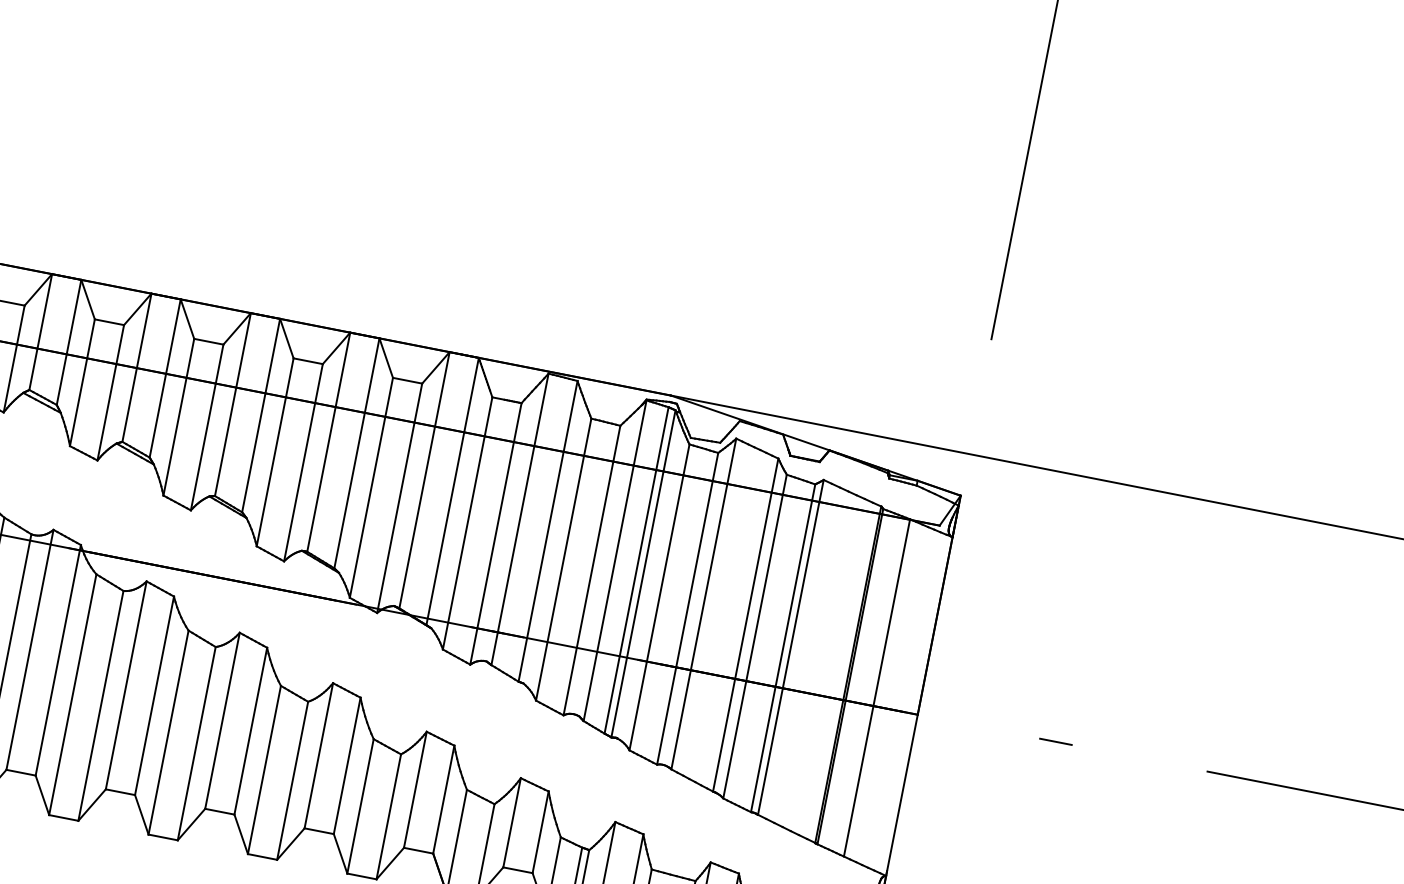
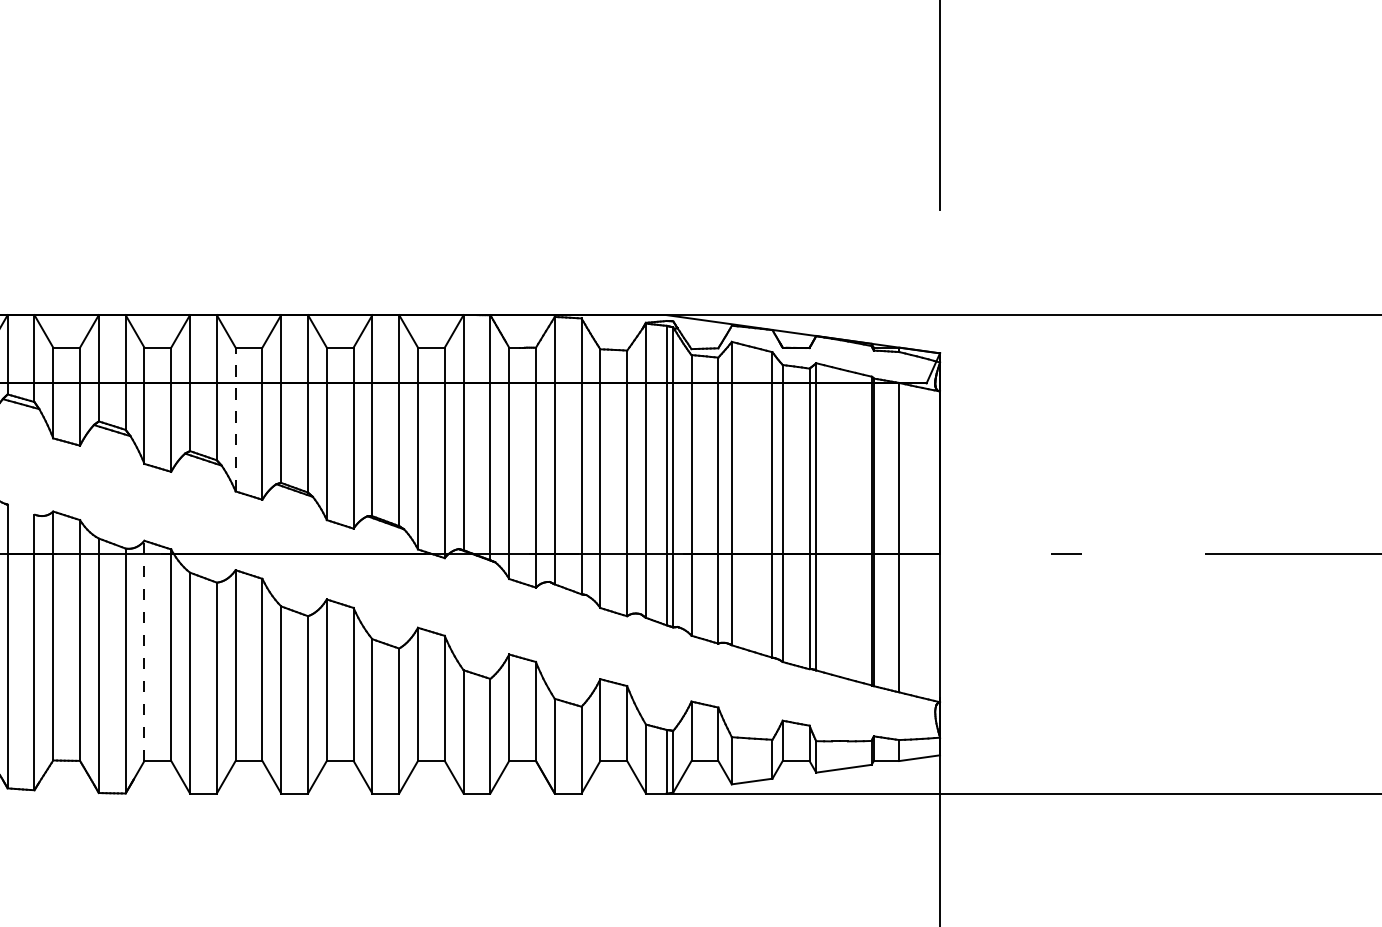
line: (178, 417) -> (235, 419), solid -> dashed
line: (30, 649) -> (144, 650), solid -> dashed

